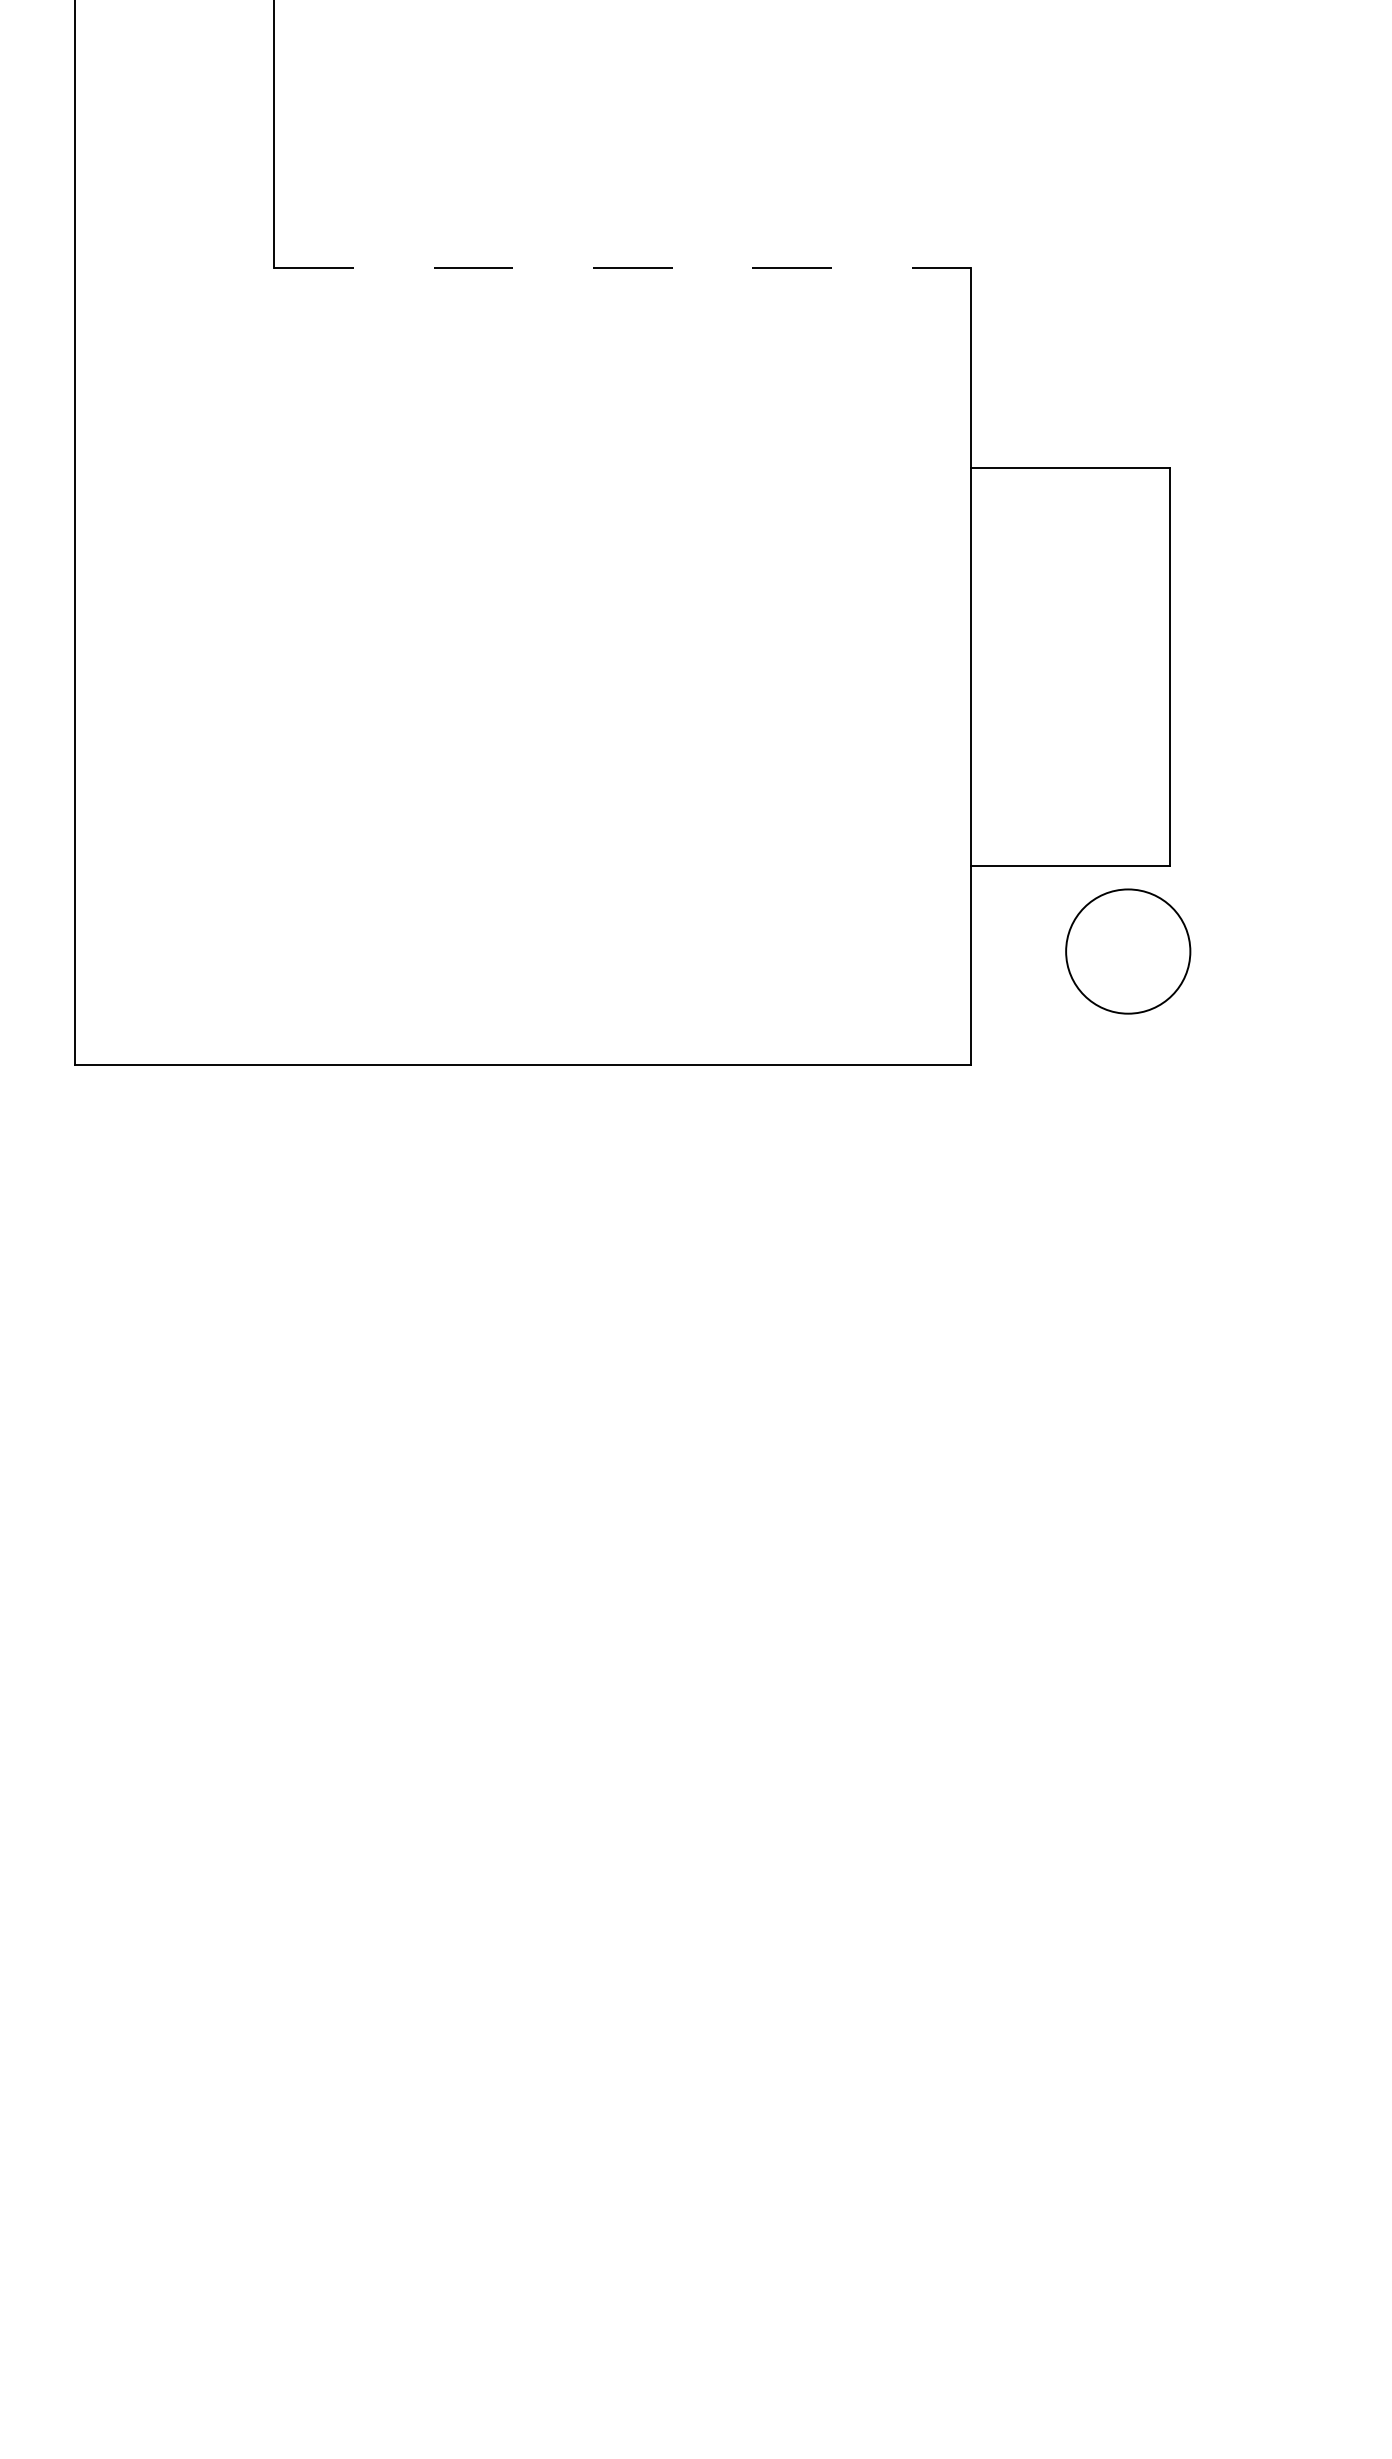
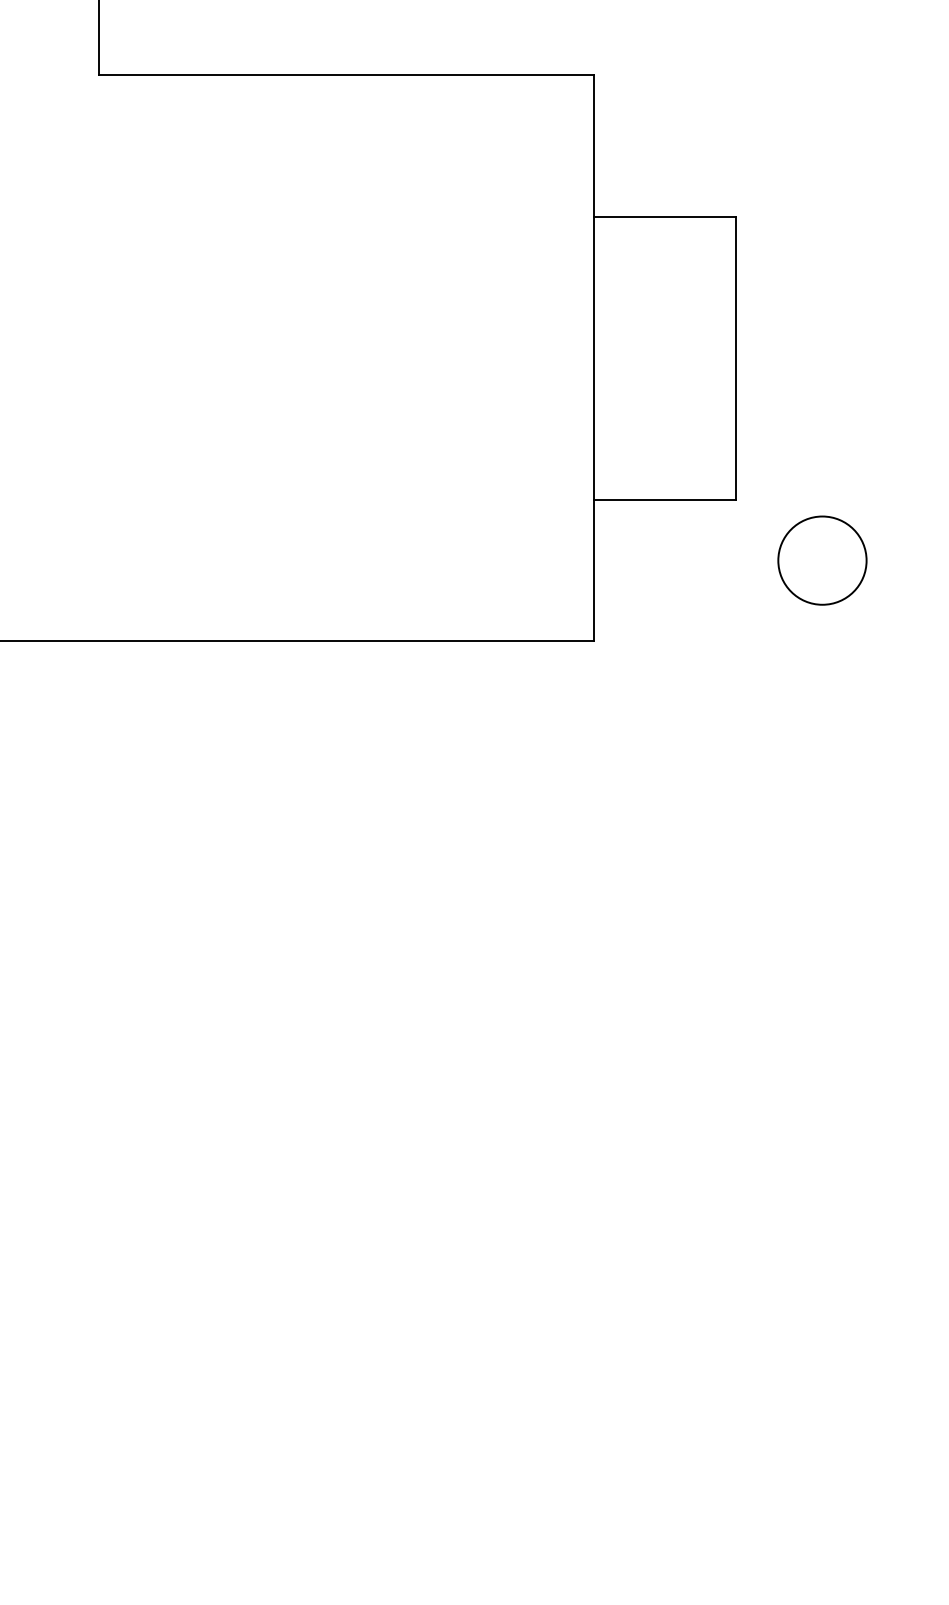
line: (623, 268) -> (347, 75), dashed -> solid
circle: (1128, 951) -> (822, 560), moved

